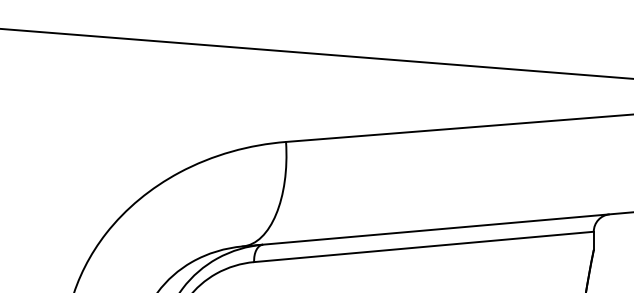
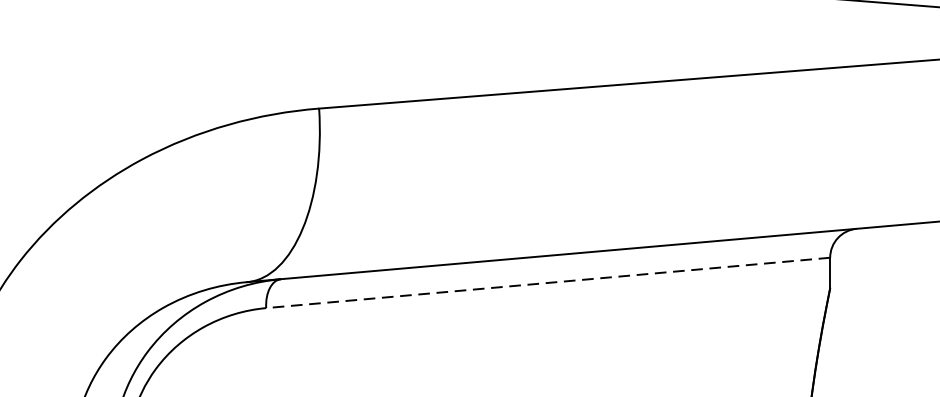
line: (423, 246) -> (547, 282), solid -> dashed

